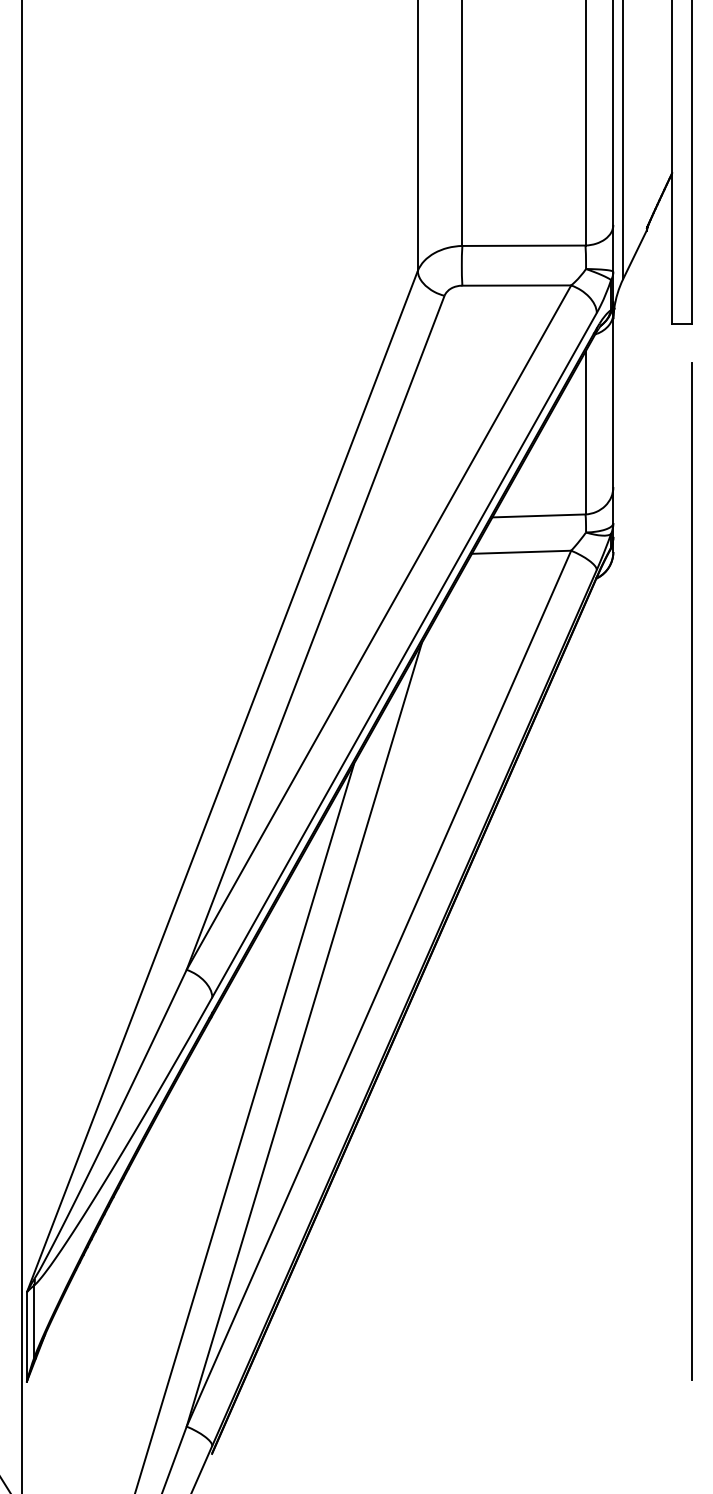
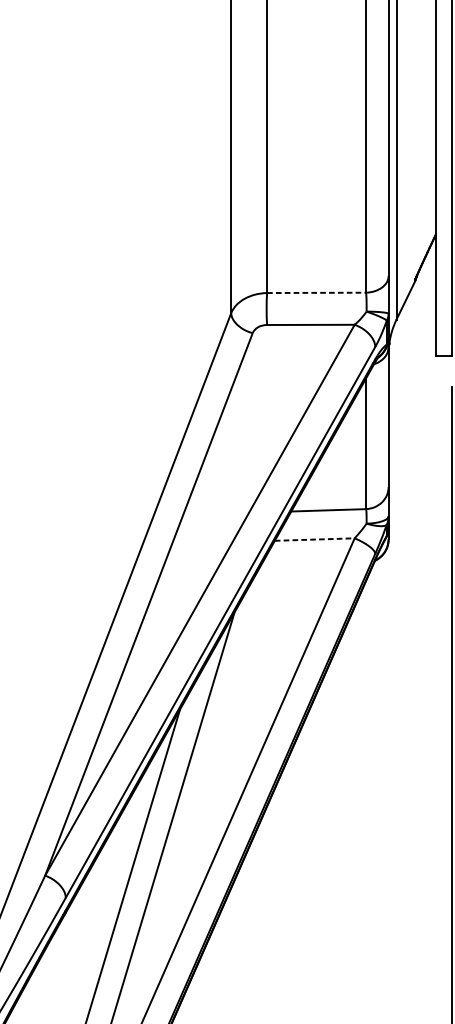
line: (523, 245) -> (316, 292), solid -> dashed
line: (521, 552) -> (314, 539), solid -> dashed

